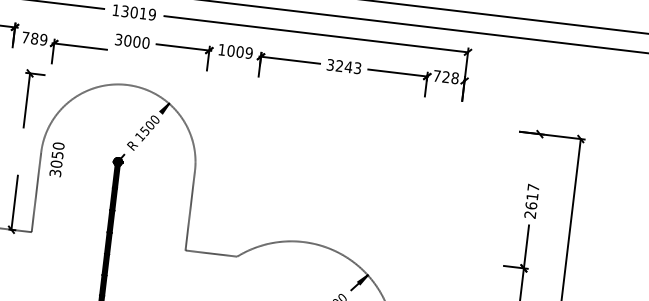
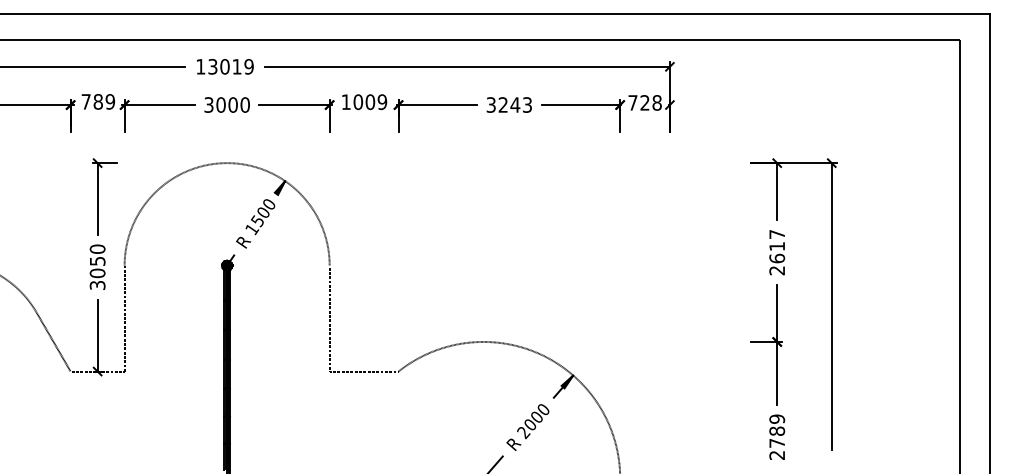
part: (64, 45) -> (138, 105), moved
line: (537, 155) -> (777, 191), added
text: (57, 159) -> (97, 266), moved

